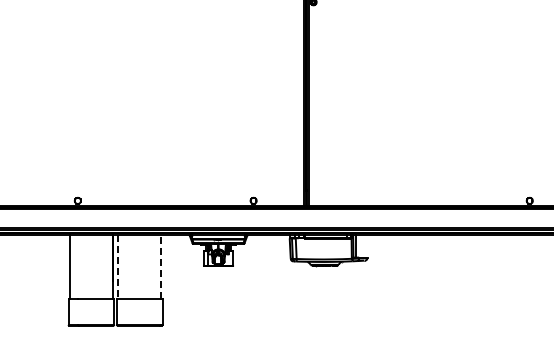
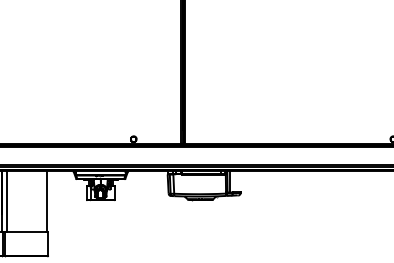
line: (161, 266) -> (47, 200), dashed -> solid
line: (118, 267) -> (6, 201), dashed -> solid

